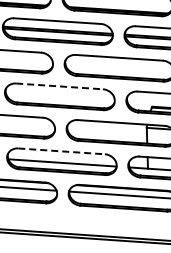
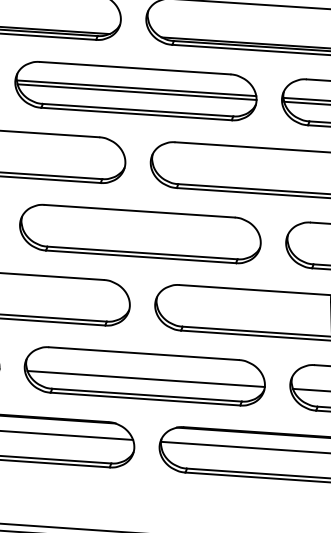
line: (60, 86) -> (141, 211), dashed -> solid
line: (62, 151) -> (146, 353), dashed -> solid

